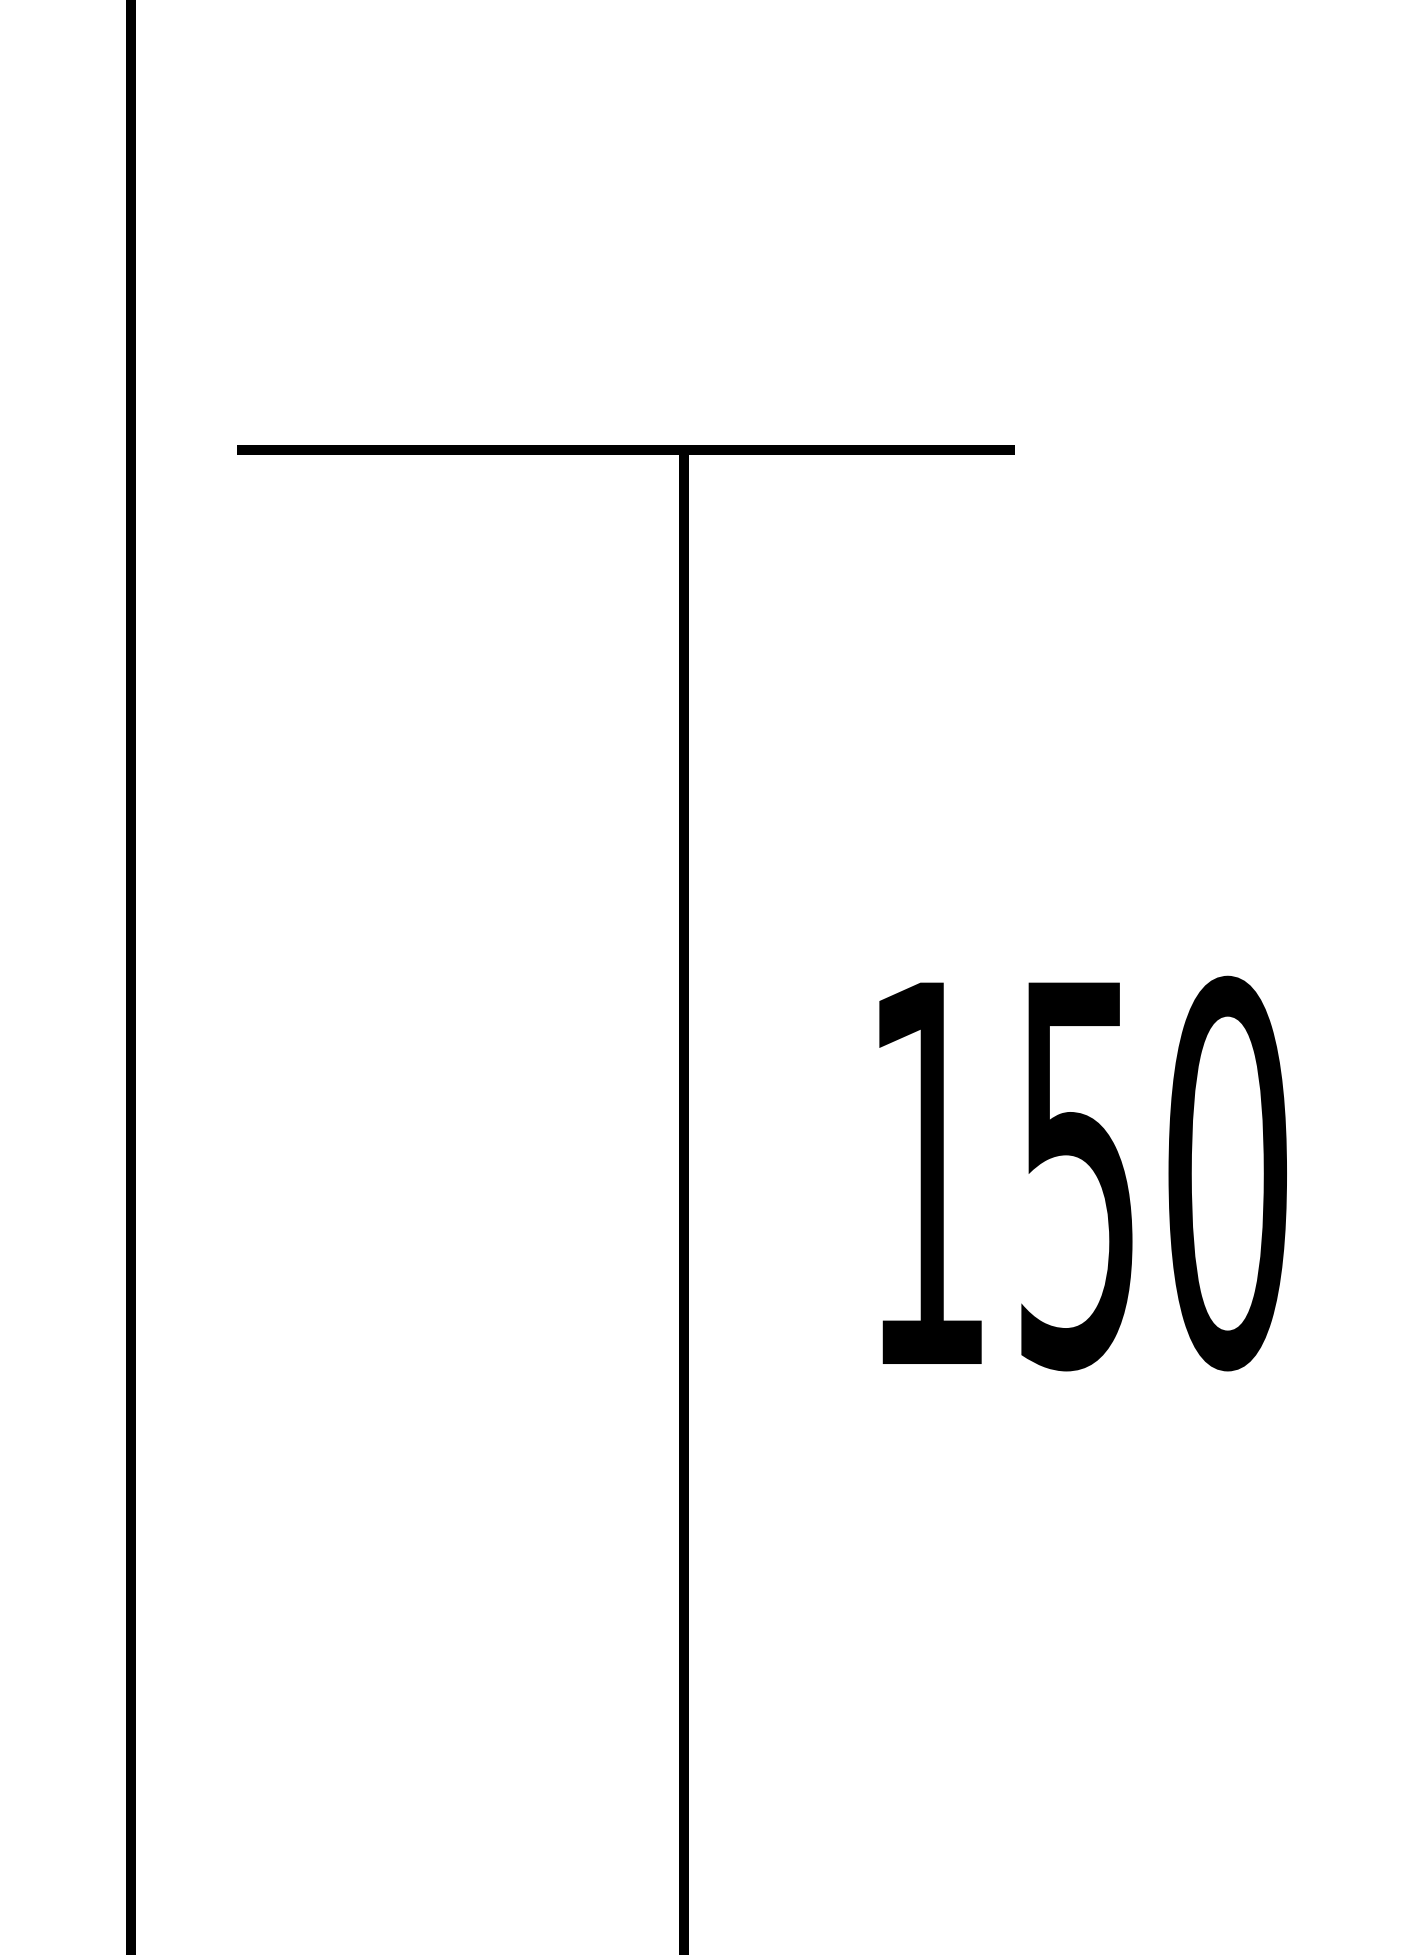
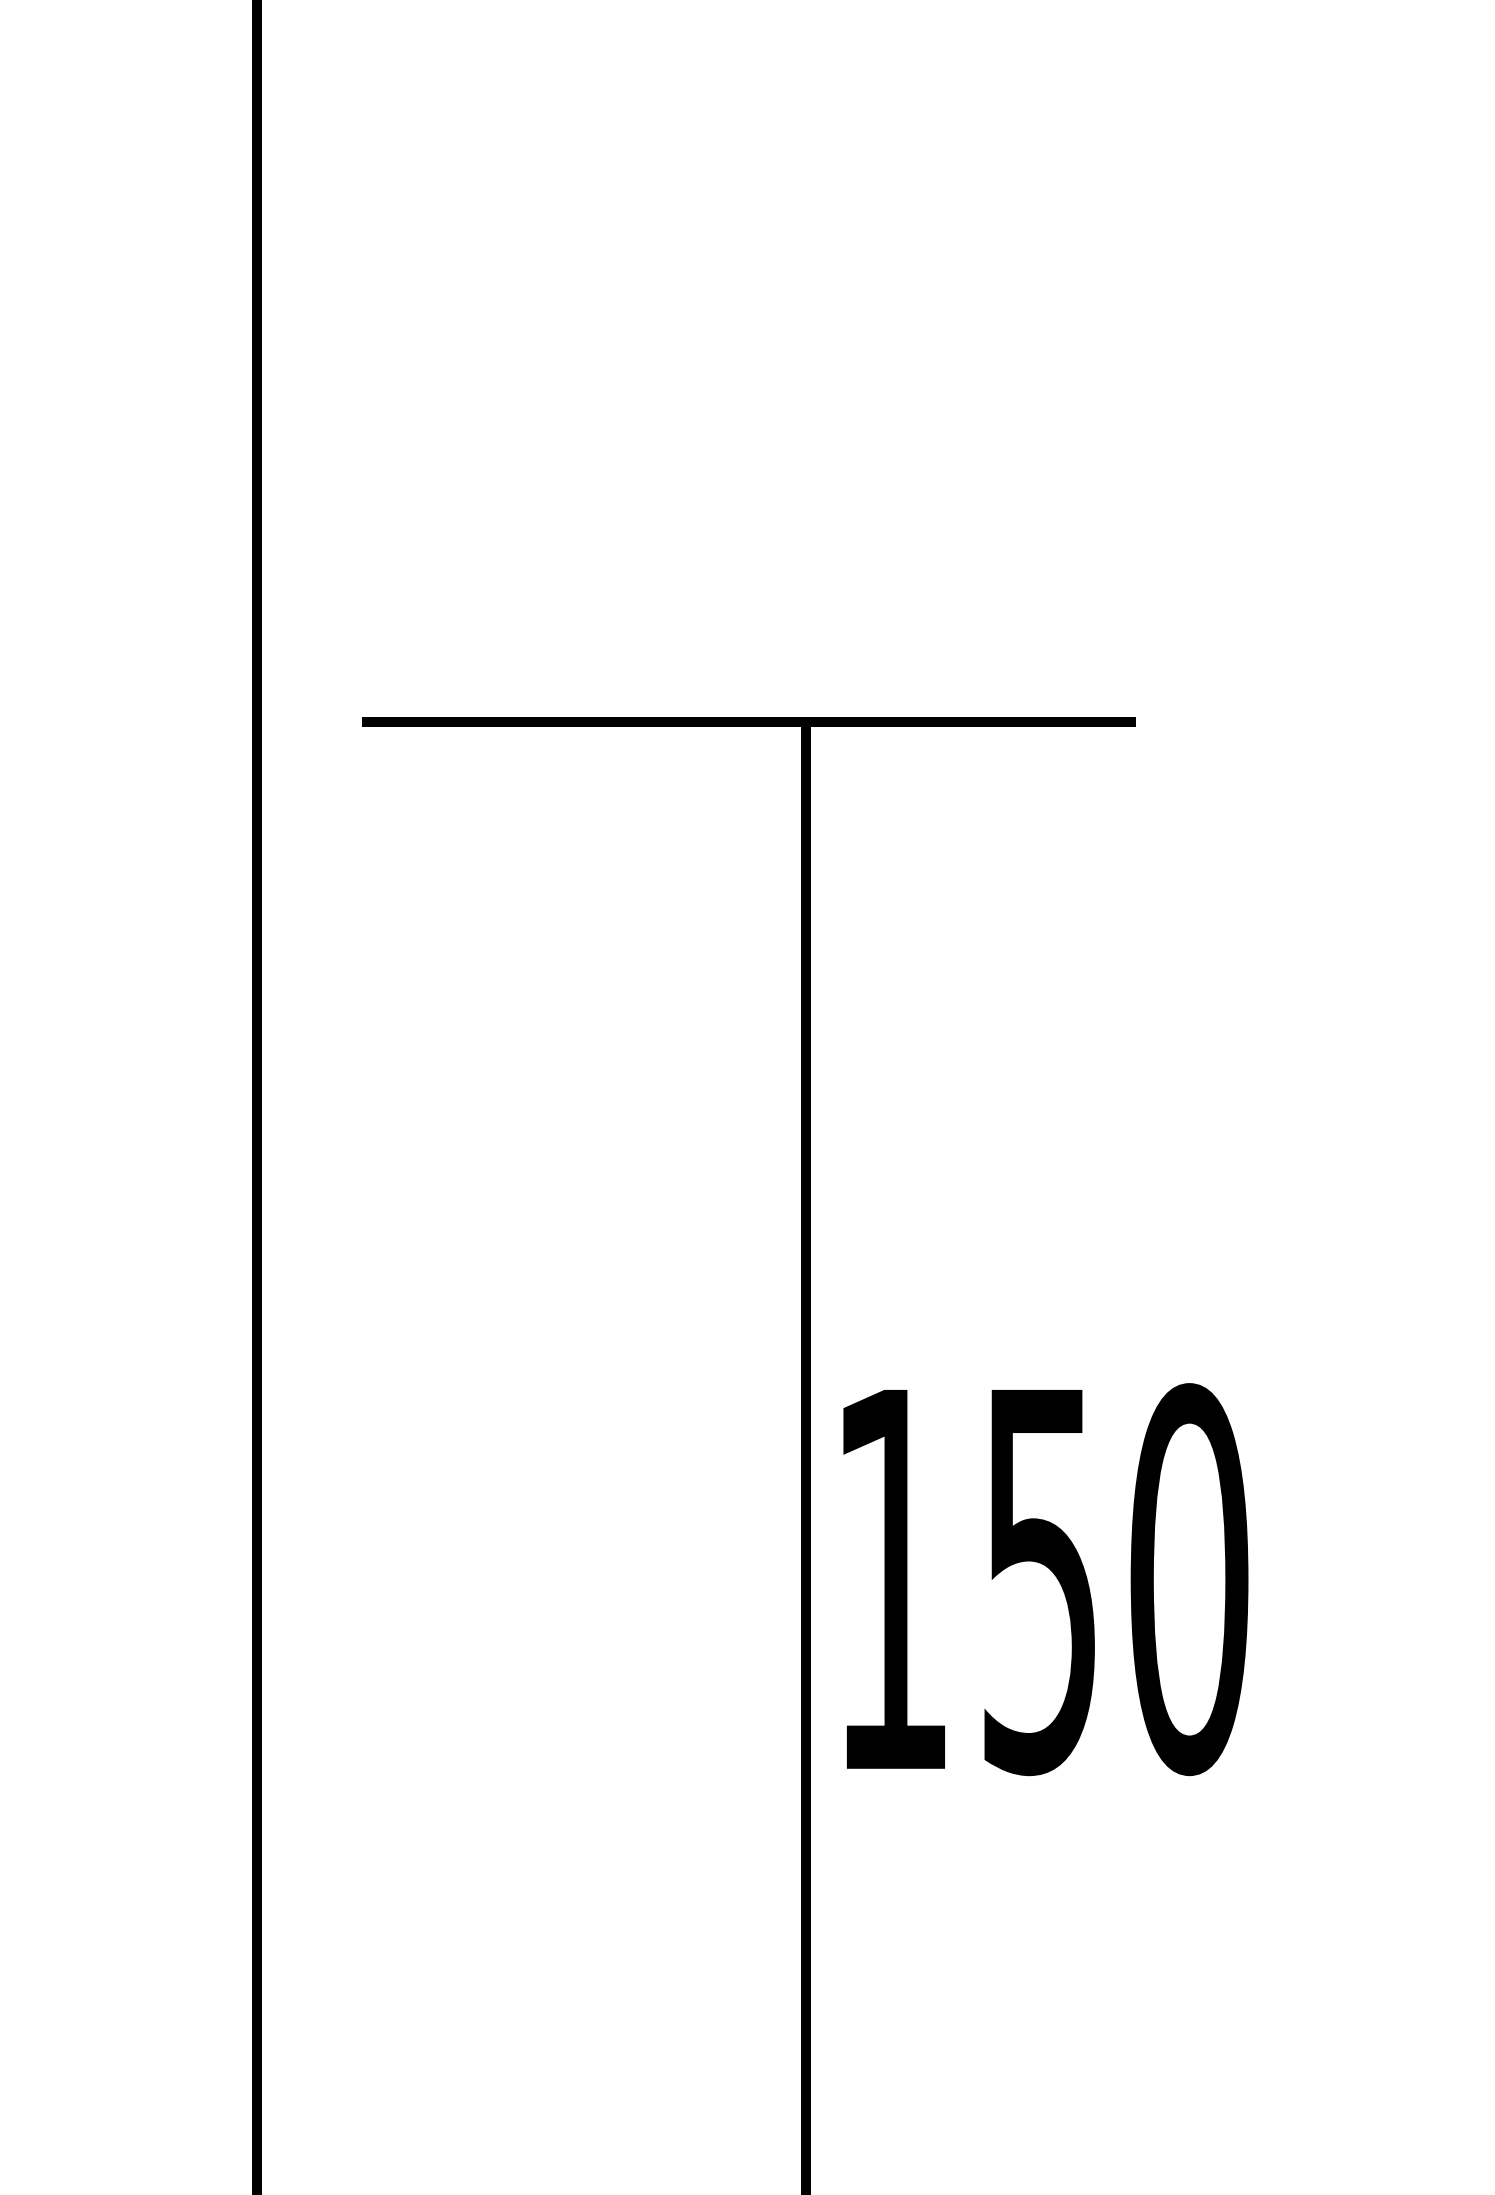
text: (1082, 1173) -> (1045, 1579), moved

